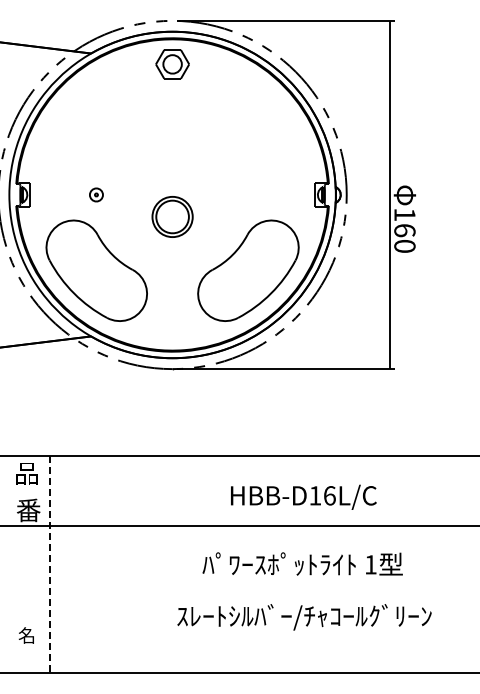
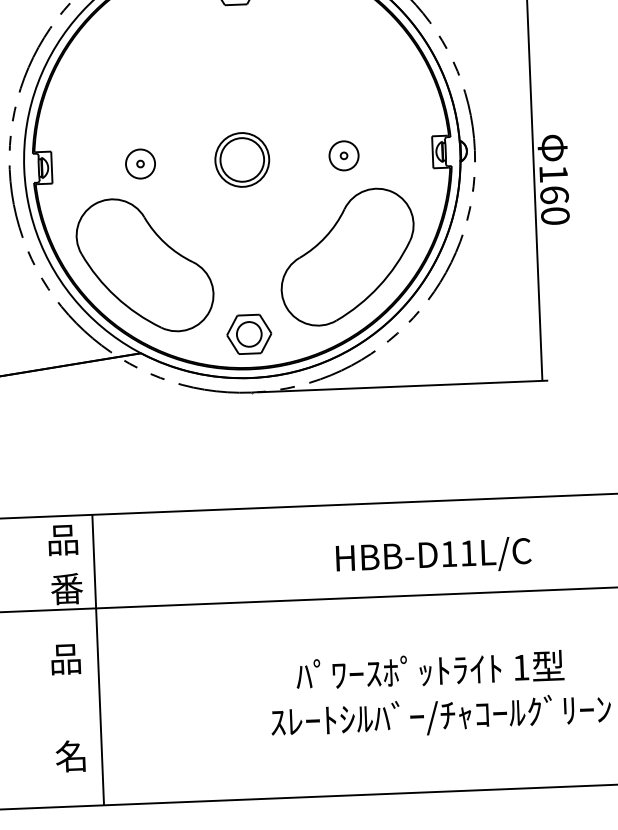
part: (96, 194) -> (140, 163), size x1.67
part: (248, 194) -> (343, 155), added
part: (172, 216) -> (242, 159), moved
part: (172, 325) -> (249, 334), added
text: (329, 495) -> (467, 552), HBB-D16L/C -> HBB-D11L/C
part: (25, 563) -> (65, 660), added
text: (302, 563) -> (429, 669), moved
line: (49, 564) -> (97, 660), dashed -> solid
part: (26, 635) -> (70, 756), size x1.43

